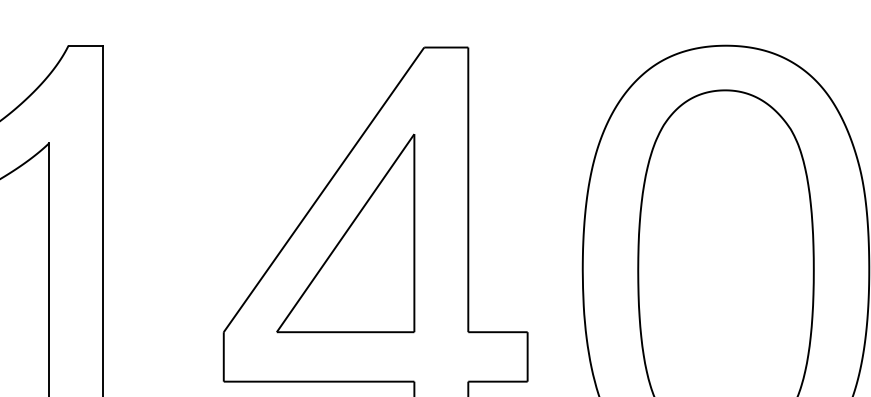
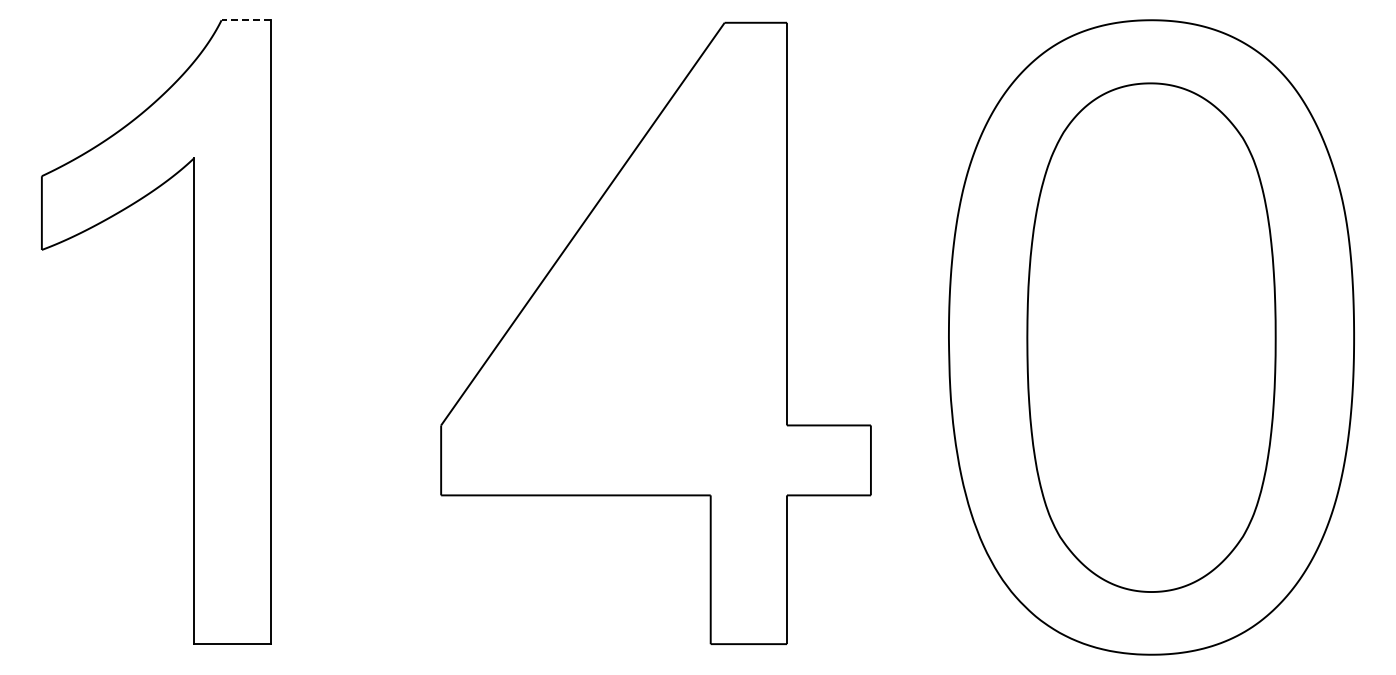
line: (86, 45) -> (246, 20), solid -> dashed
part: (345, 233) -> (613, 285), removed

